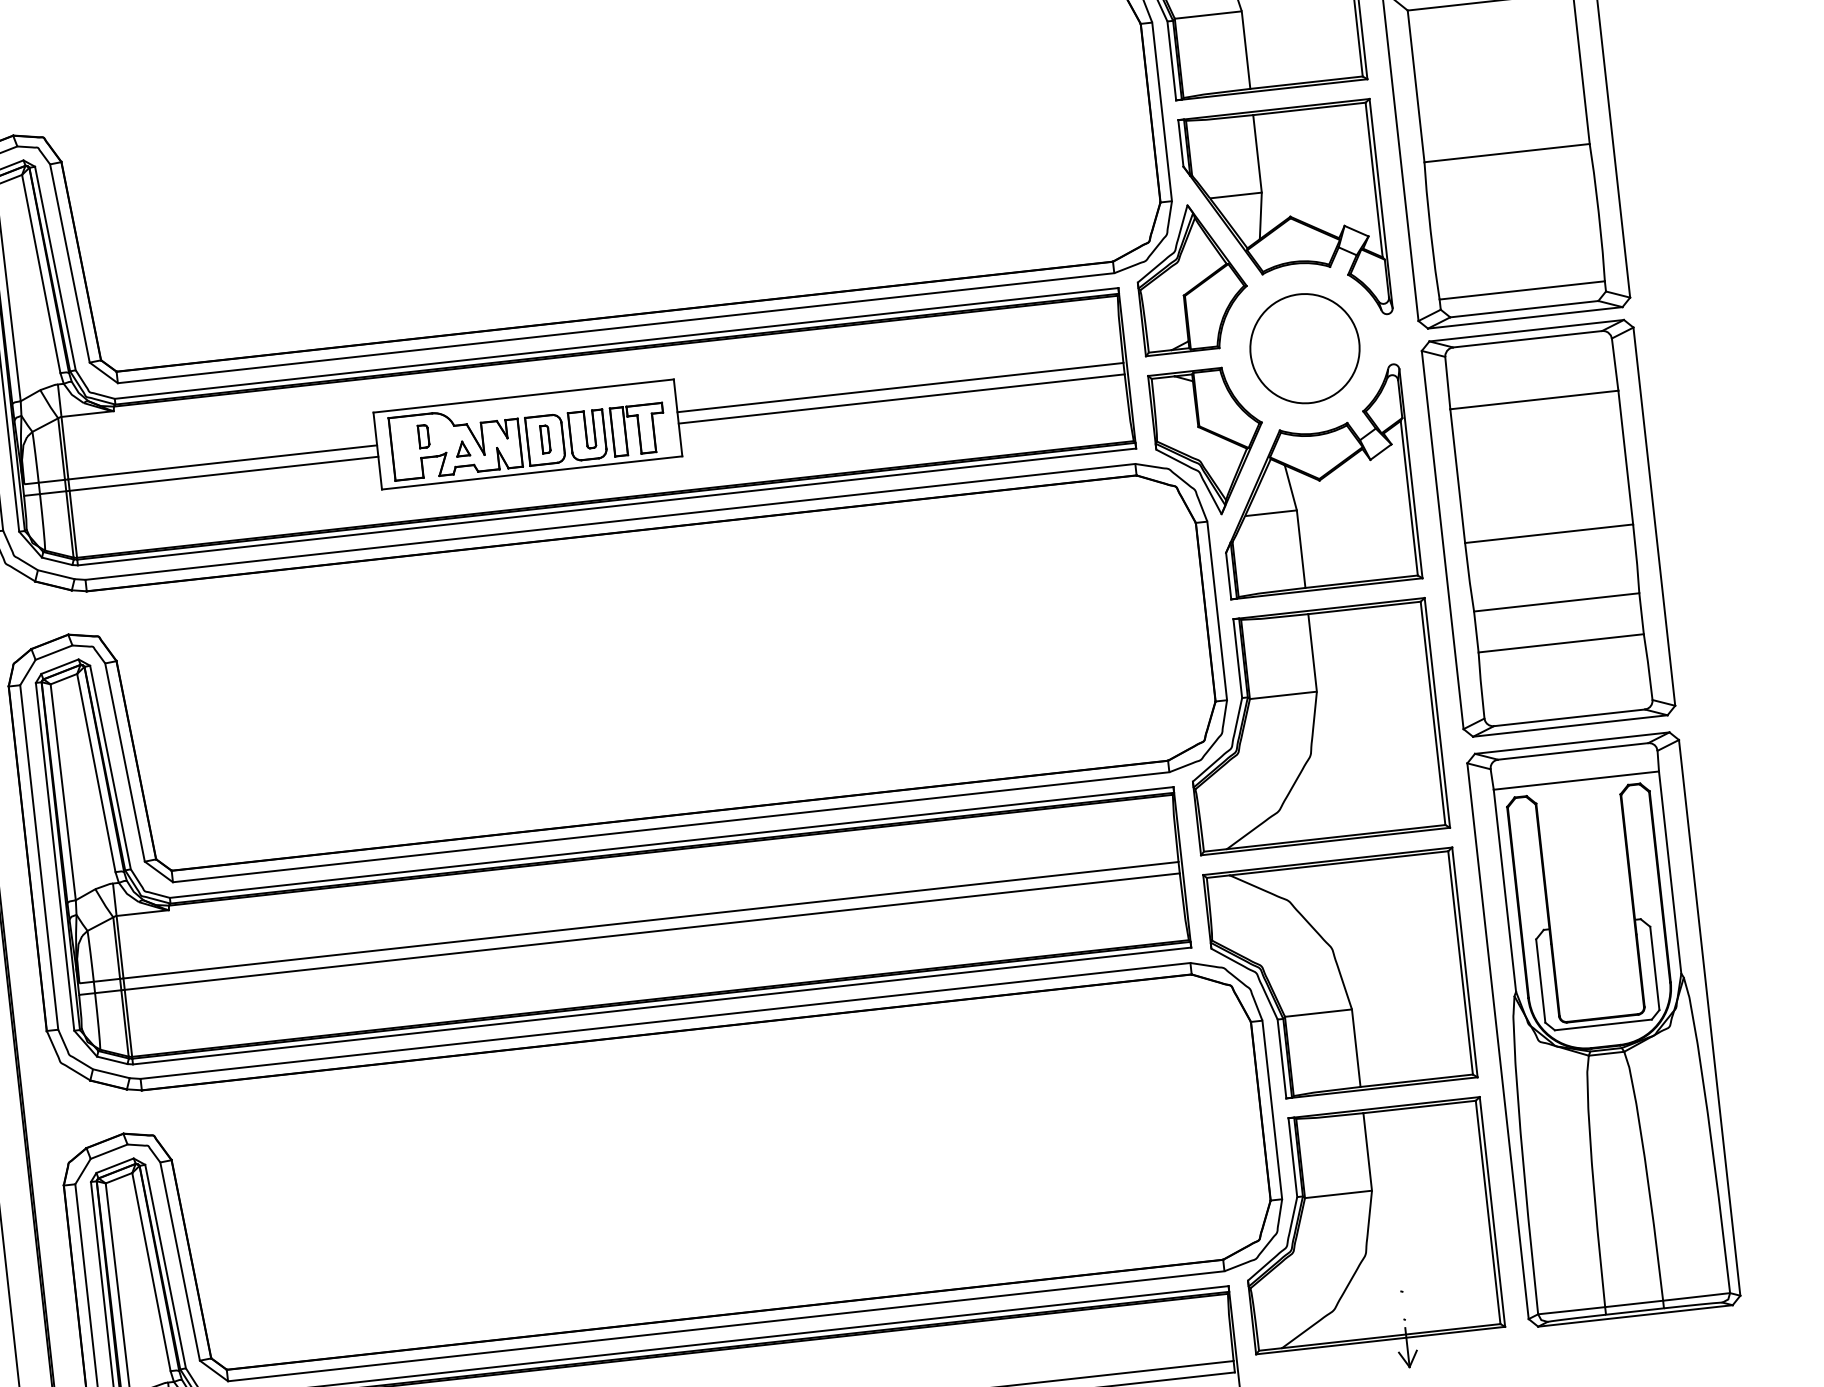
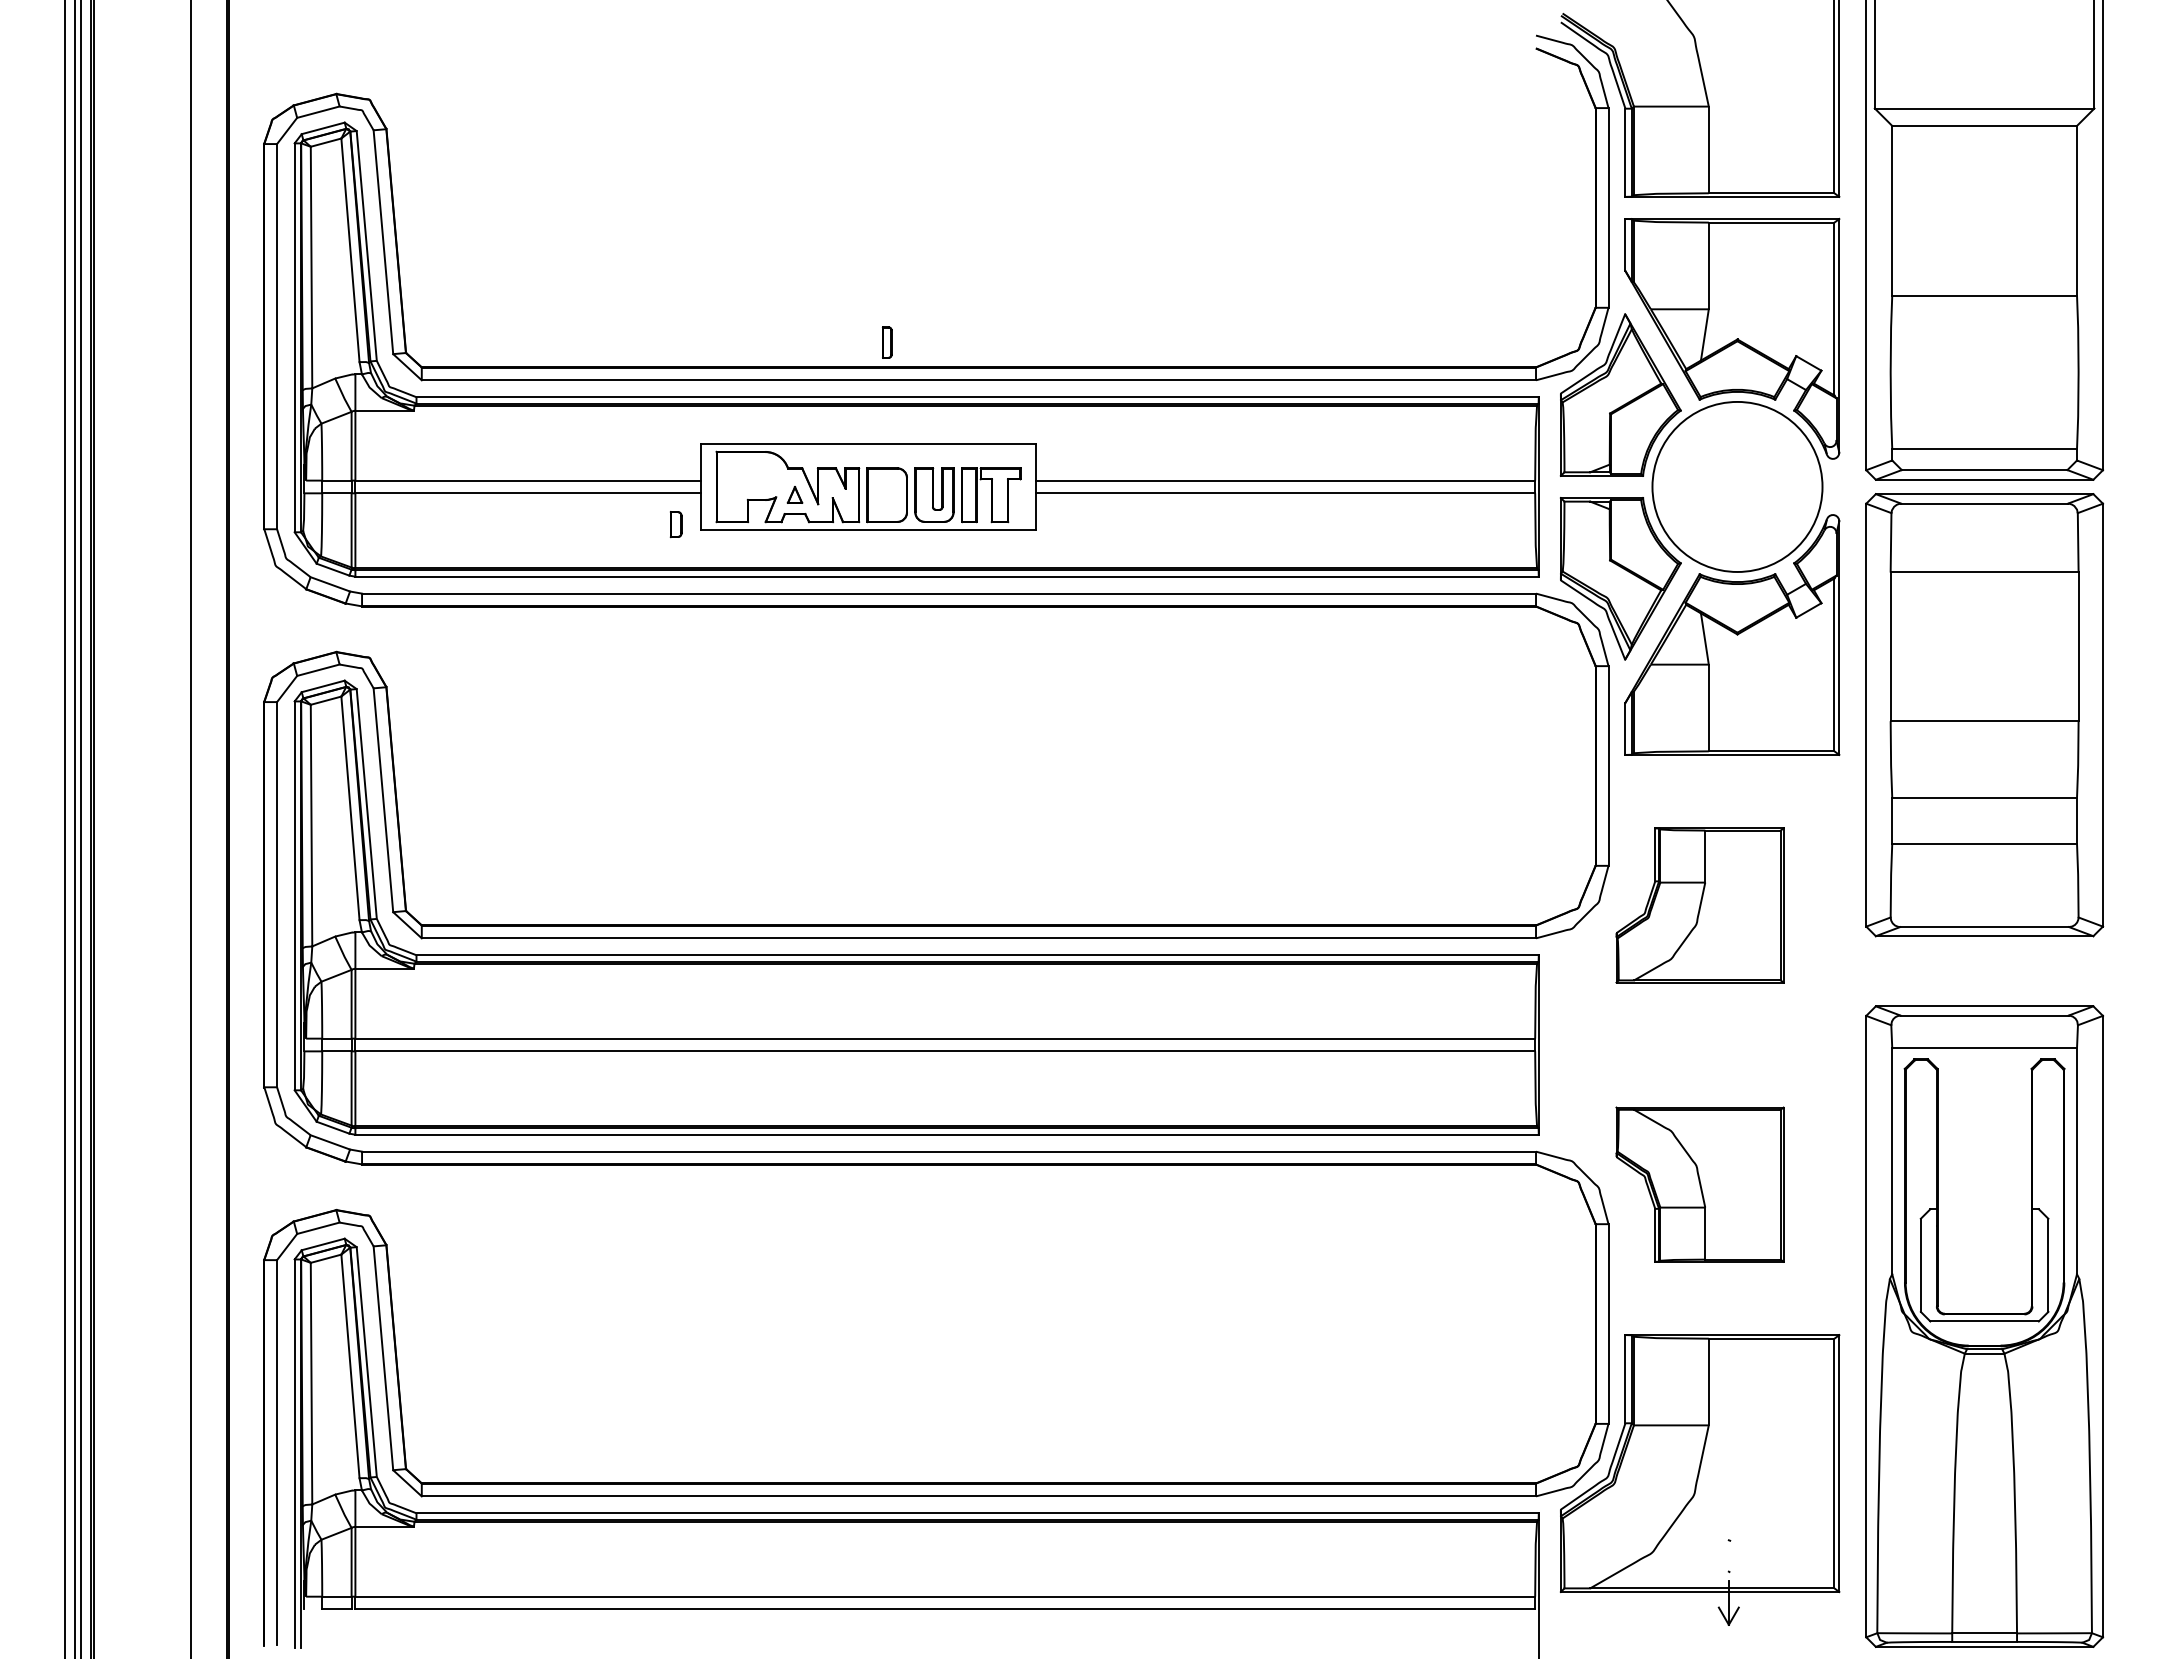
circle: (1304, 348) -> (1737, 486), size x1.4
part: (423, 436) -> (675, 524), moved
part: (545, 439) -> (887, 342), moved
part: (1312, 726) -> (1699, 905), size x0.6
part: (1339, 976) -> (1699, 1184), size x0.6
part: (1603, 1029) -> (1984, 1326), moved

